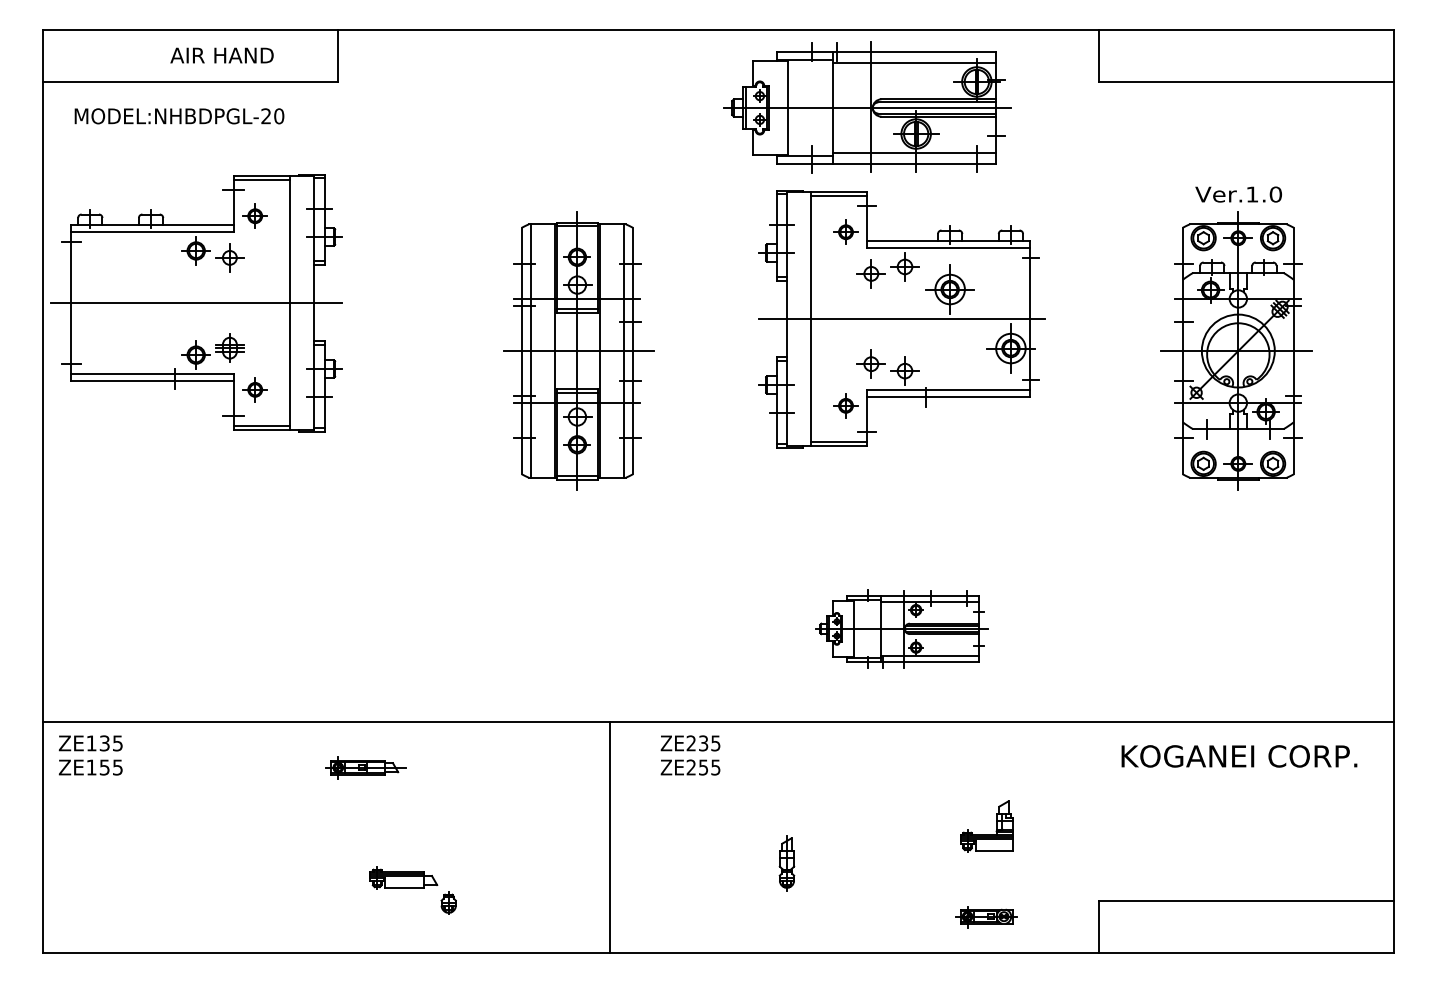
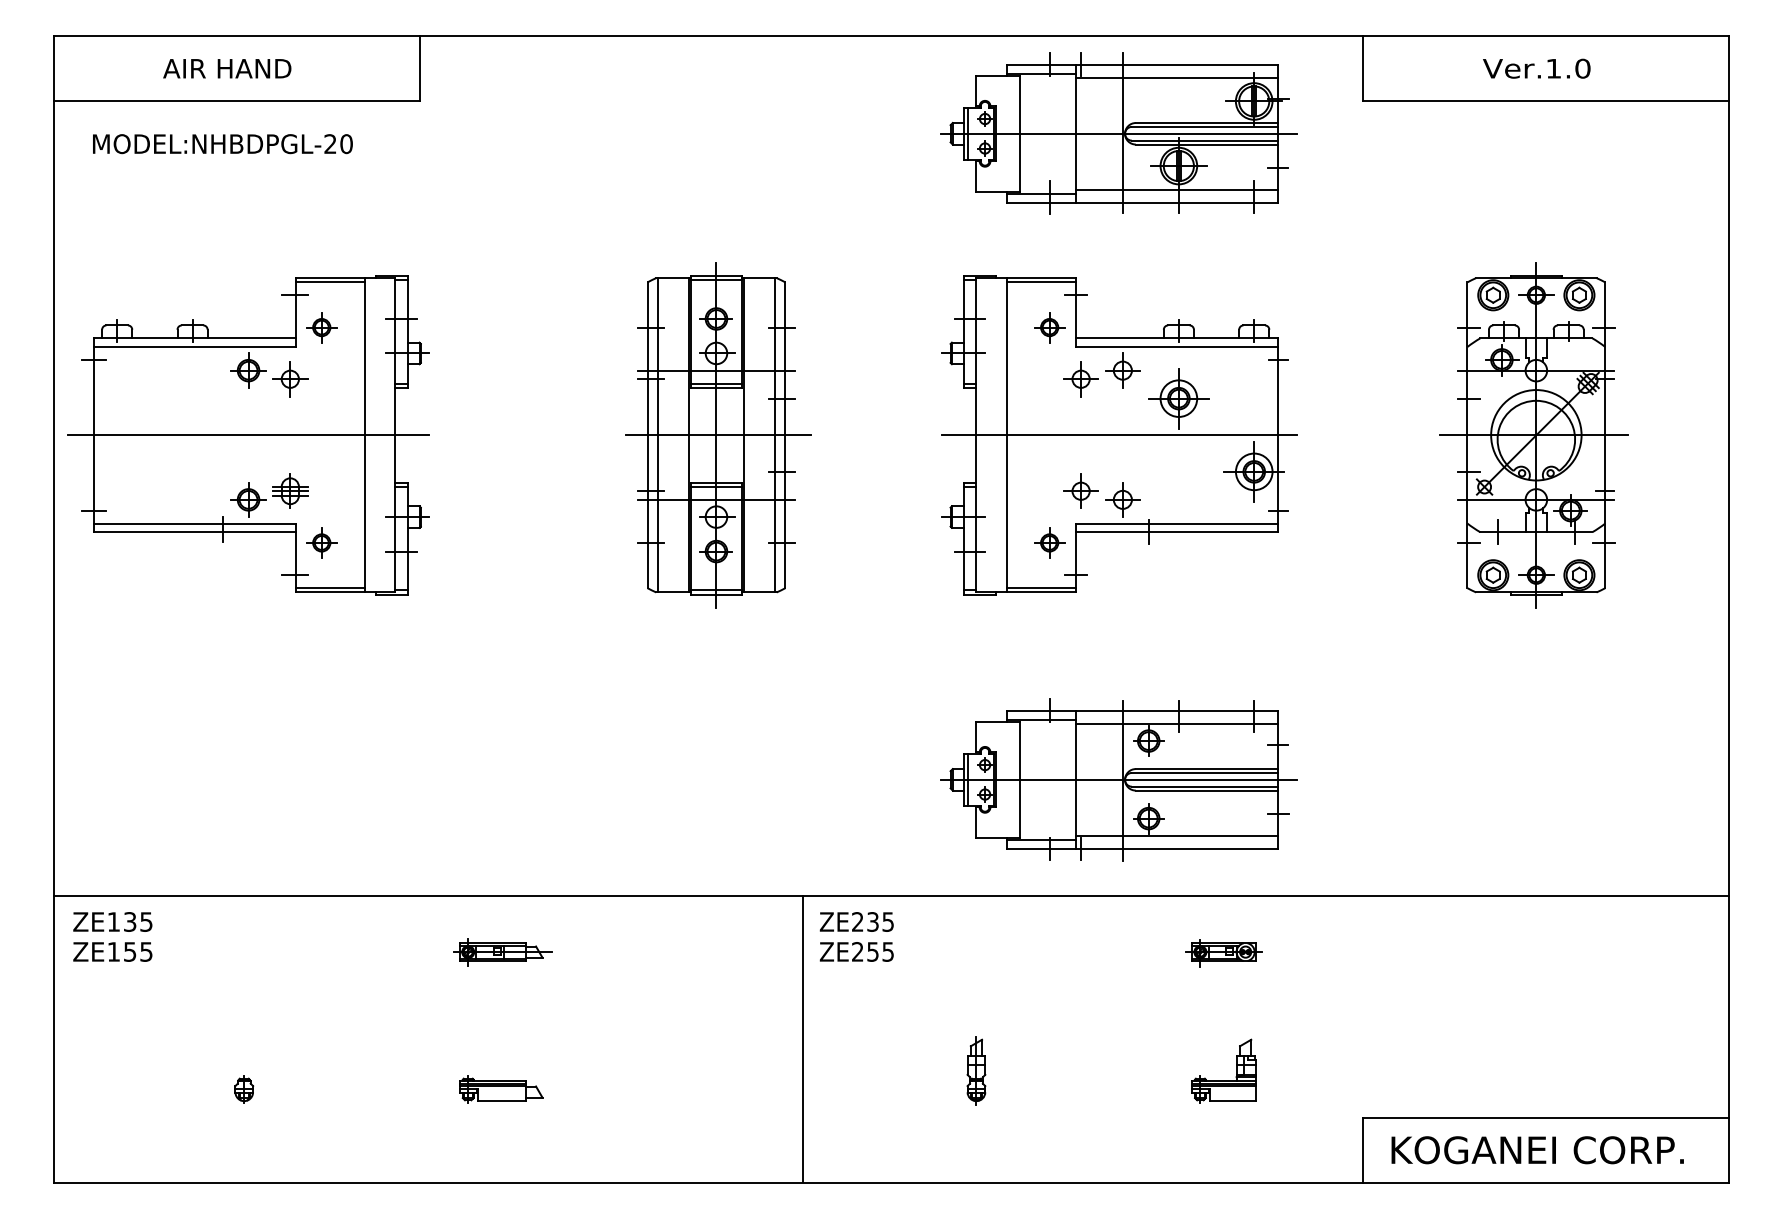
text: (221, 55) -> (226, 68), moved
part: (867, 107) -> (1118, 133), moved
text: (1238, 194) -> (1536, 68), moved
part: (196, 303) -> (248, 435), moved
part: (901, 319) -> (1118, 435), moved
part: (901, 628) -> (1118, 779), size x1.67
text: (1239, 756) -> (1537, 1150), moved
part: (365, 767) -> (501, 951), moved
part: (986, 834) -> (1223, 1080), moved
line: (610, 837) -> (803, 1038), moved
part: (448, 902) -> (243, 1088), moved
part: (986, 917) -> (1223, 953), moved

